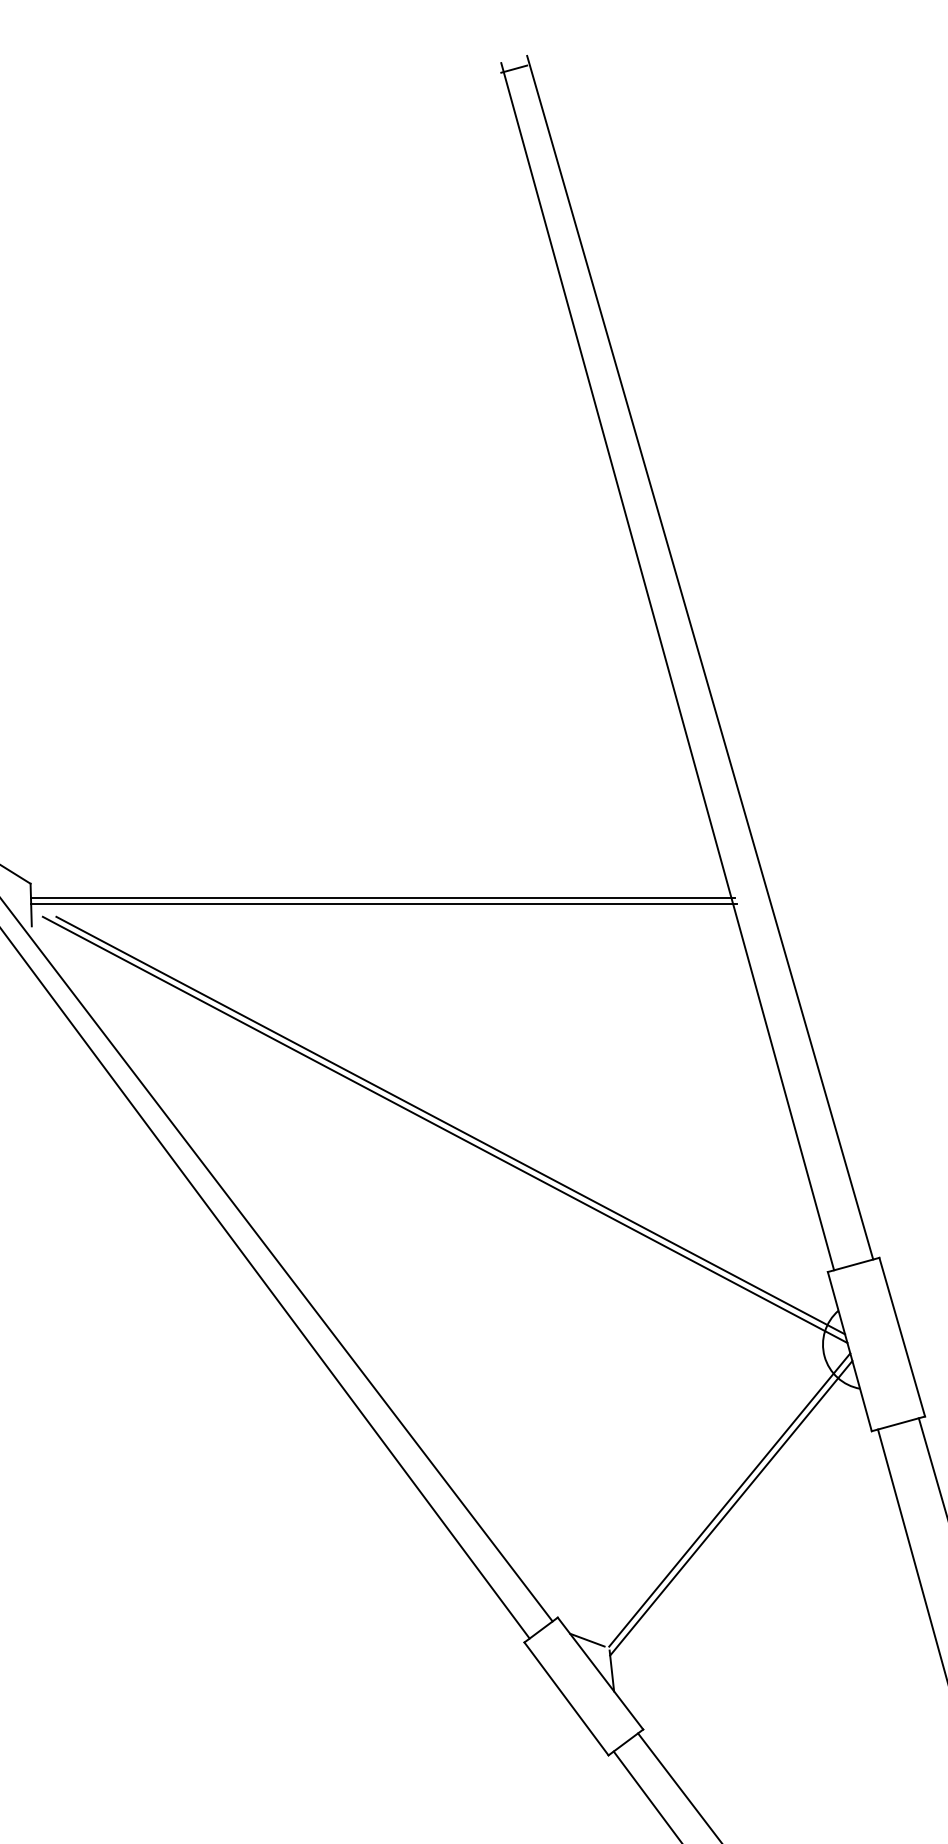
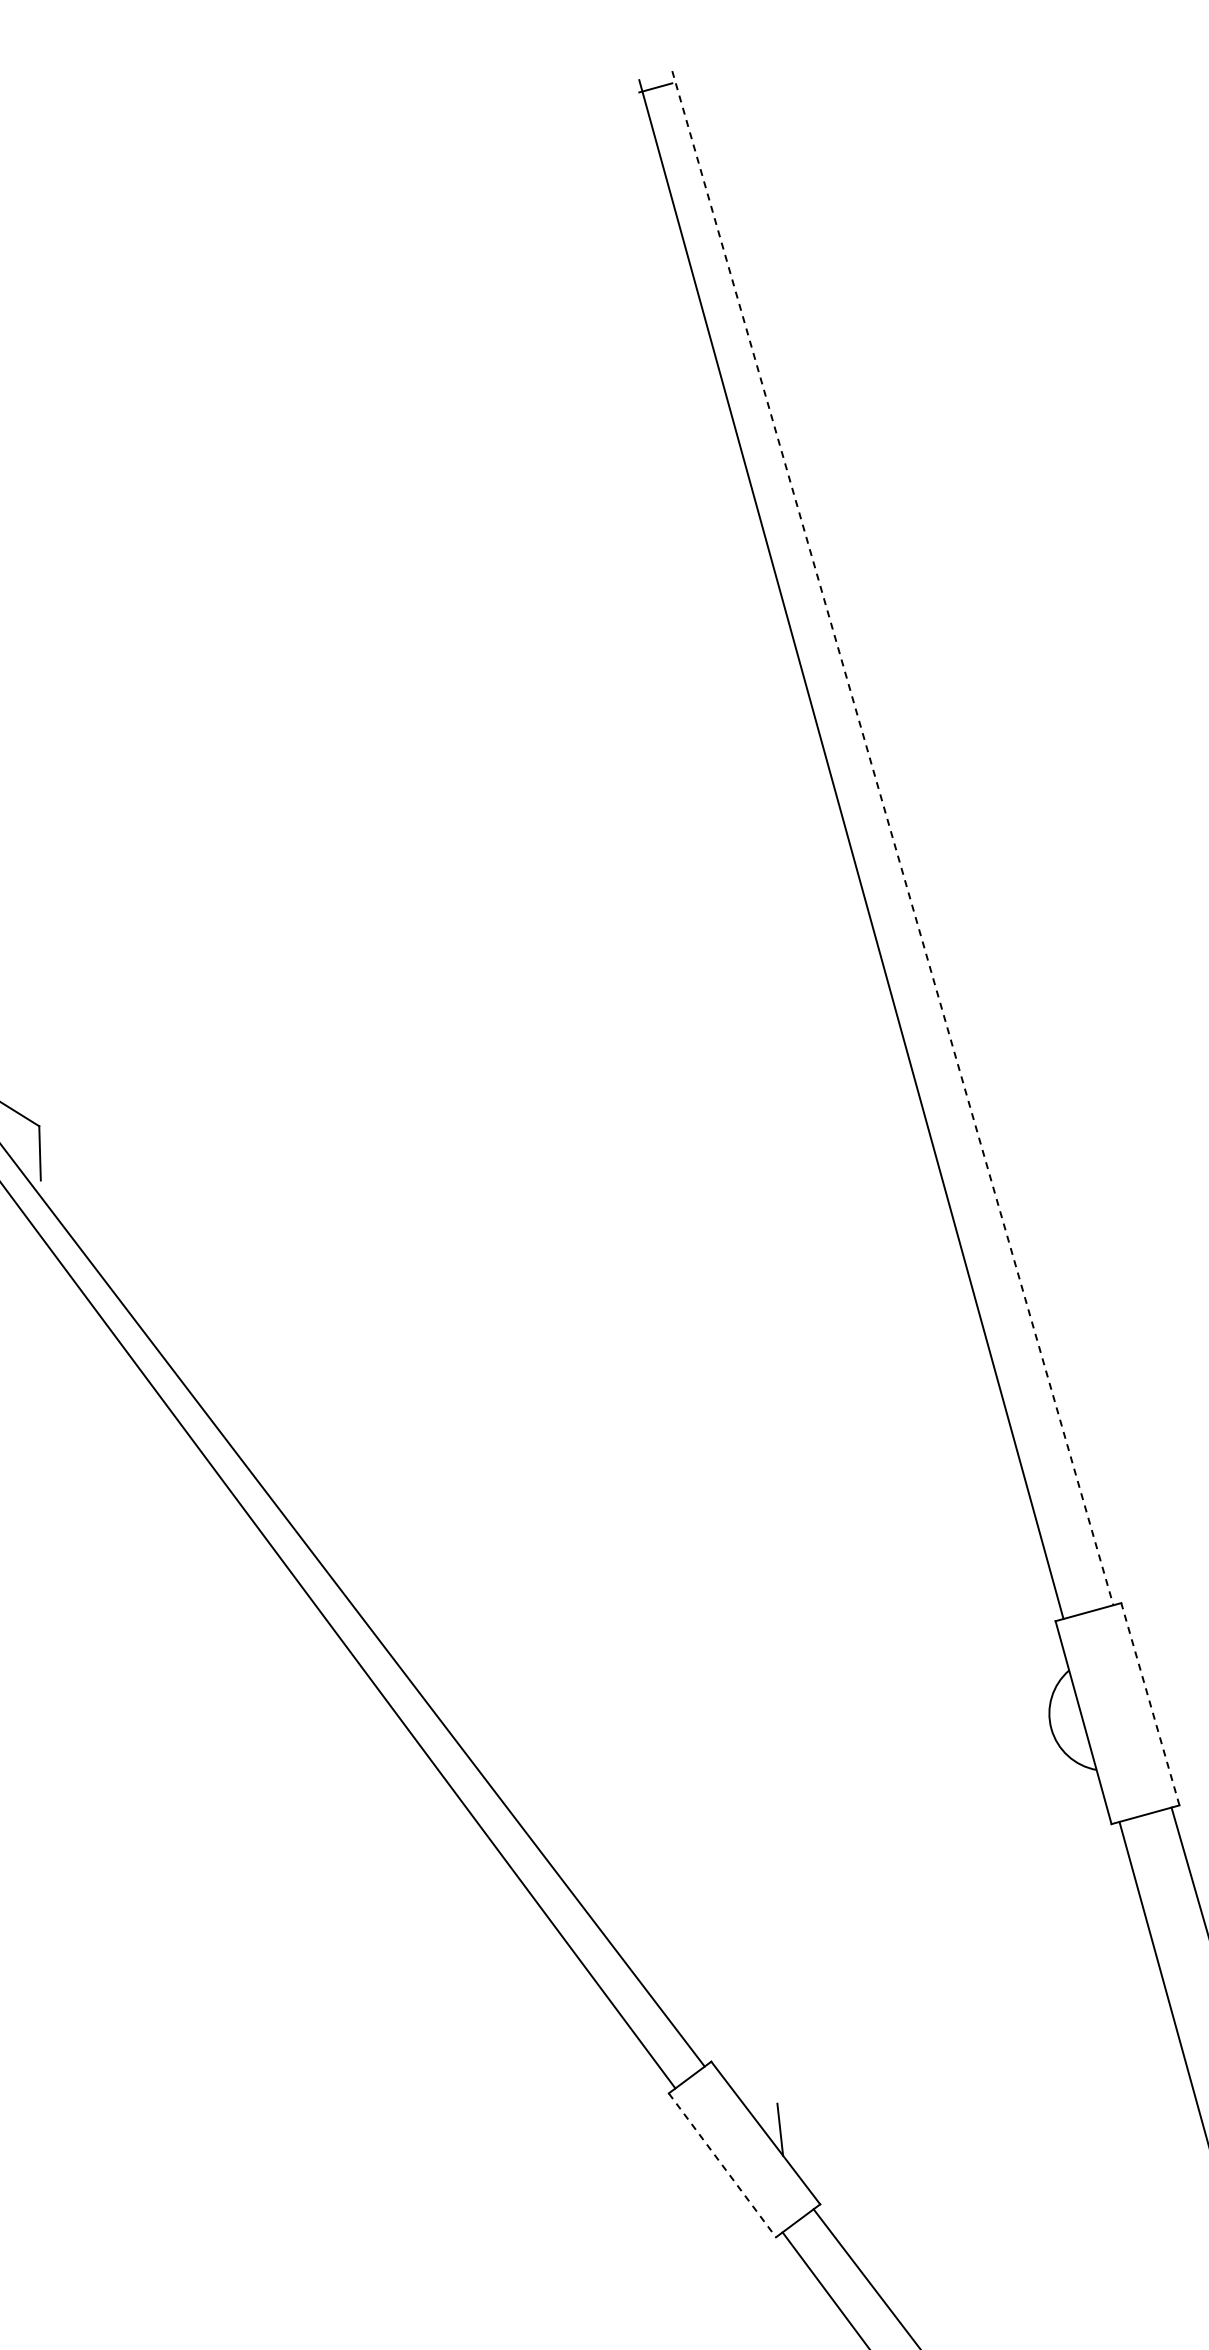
line: (699, 658) -> (892, 838), solid -> dashed
line: (382, 897) -> (487, 1143), removed
line: (383, 904) -> (489, 1152), removed
line: (450, 1125) -> (574, 1434), removed
line: (444, 1129) -> (567, 1439), removed
line: (902, 1336) -> (1150, 1703), solid -> dashed
line: (729, 1499) -> (930, 1911), removed
line: (731, 1508) -> (932, 1922), removed
line: (587, 1640) -> (749, 2090), removed
line: (566, 1699) -> (722, 2165), solid -> dashed

